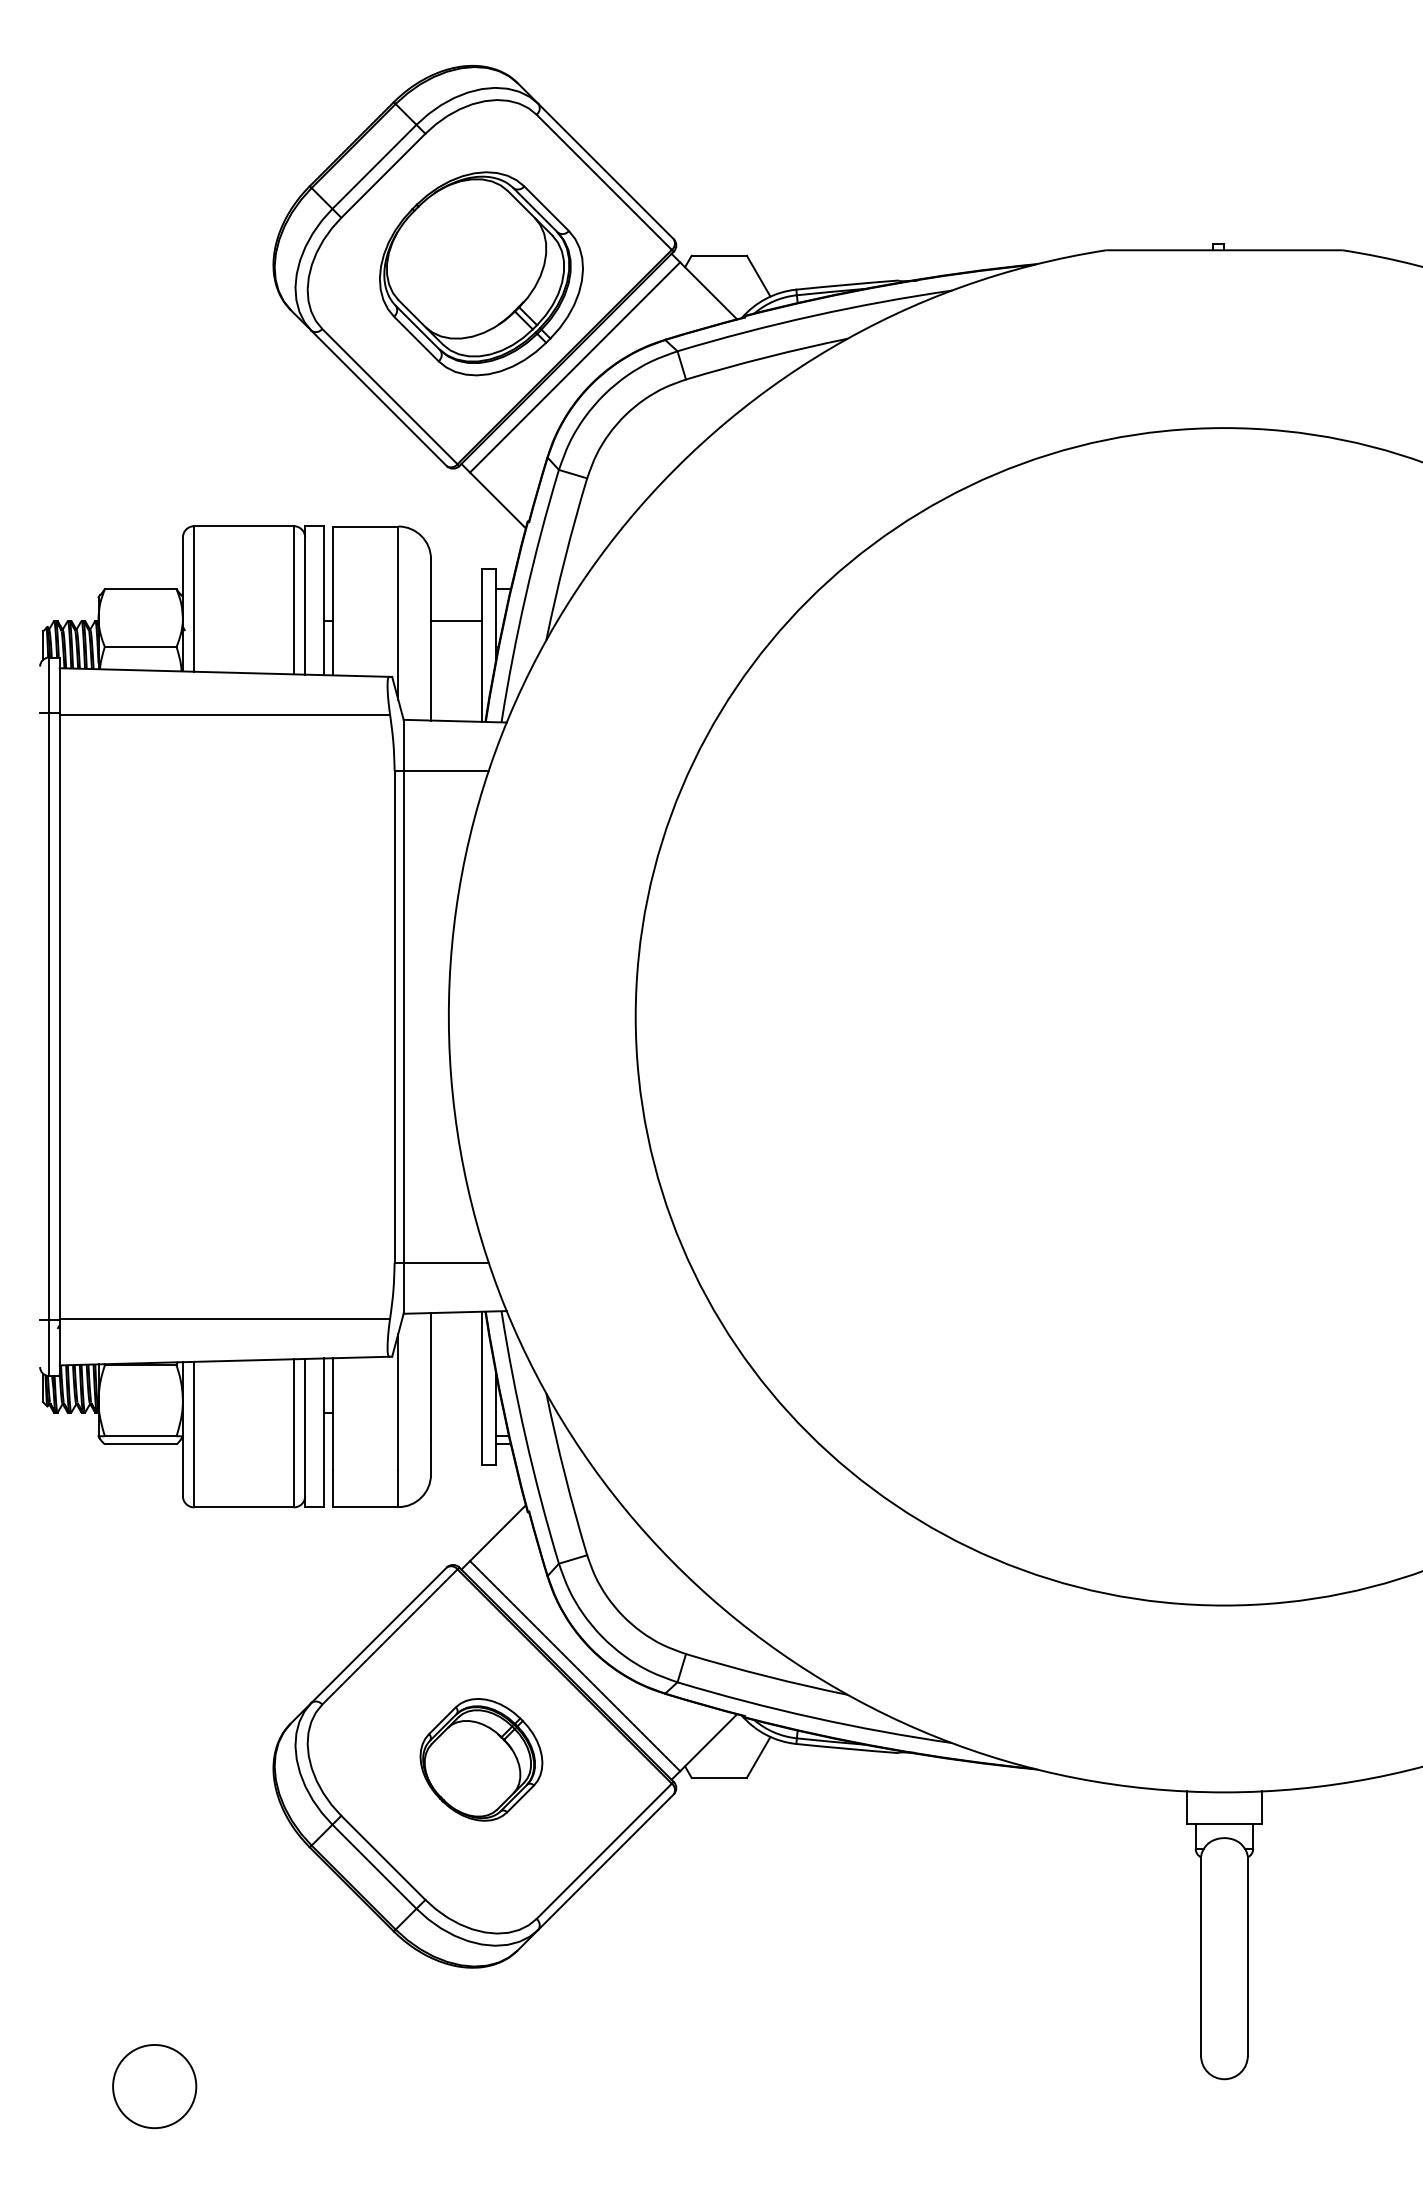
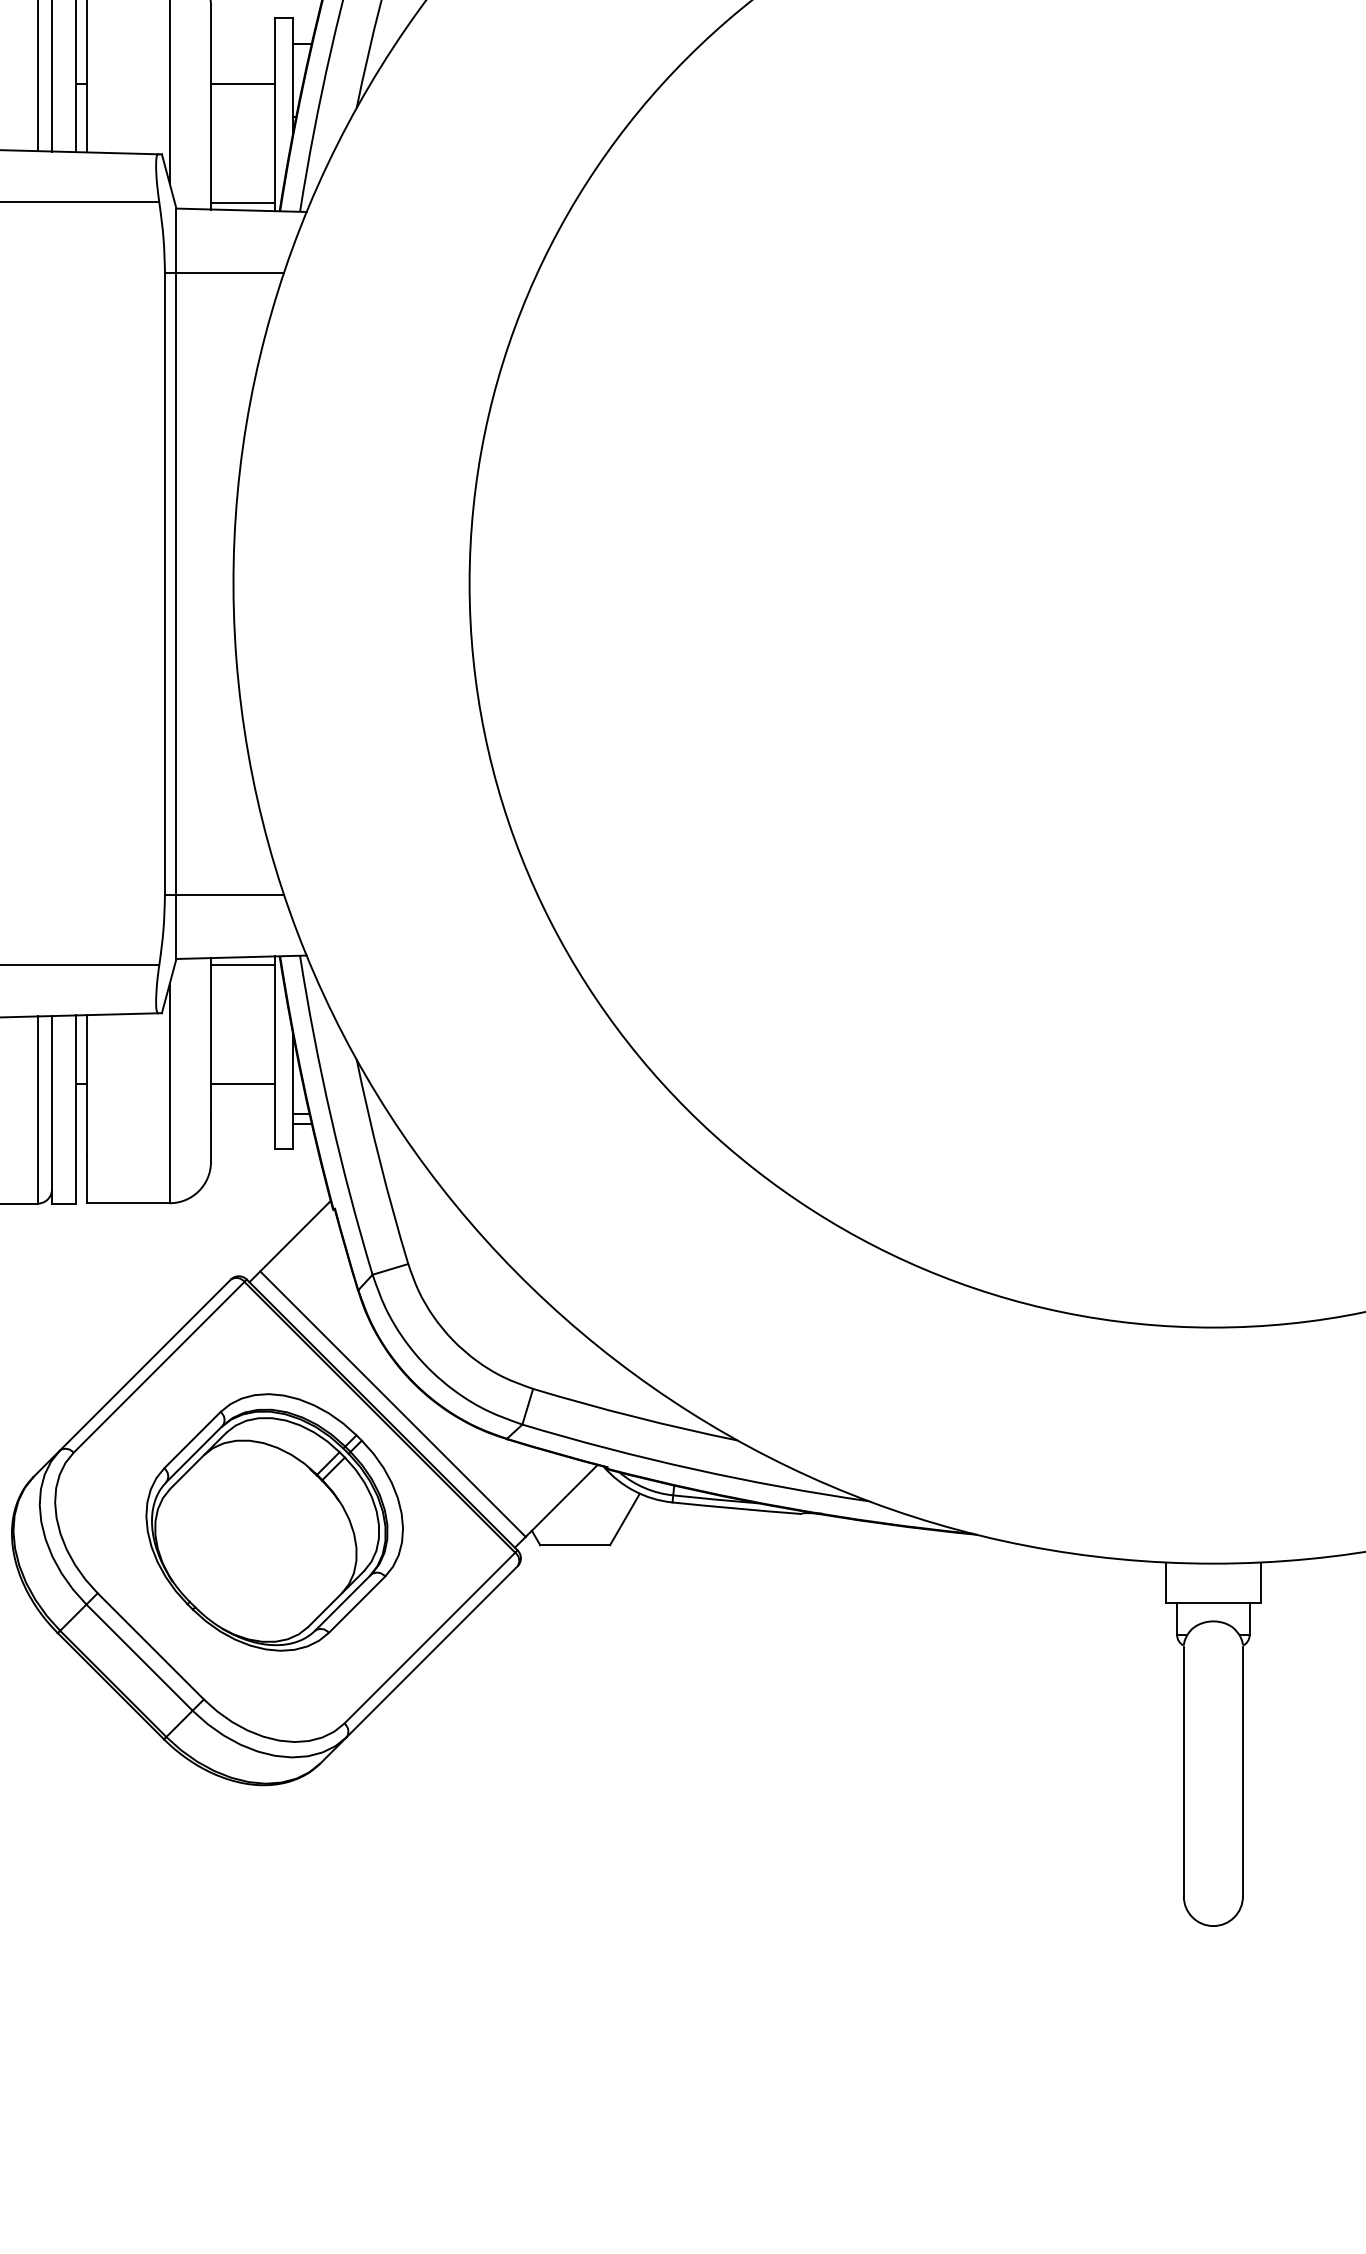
line: (456, 715) -> (243, 203), added
line: (456, 1318) -> (243, 964), added
line: (456, 1412) -> (243, 1083), added
part: (481, 1759) -> (274, 1522), size x1.67

